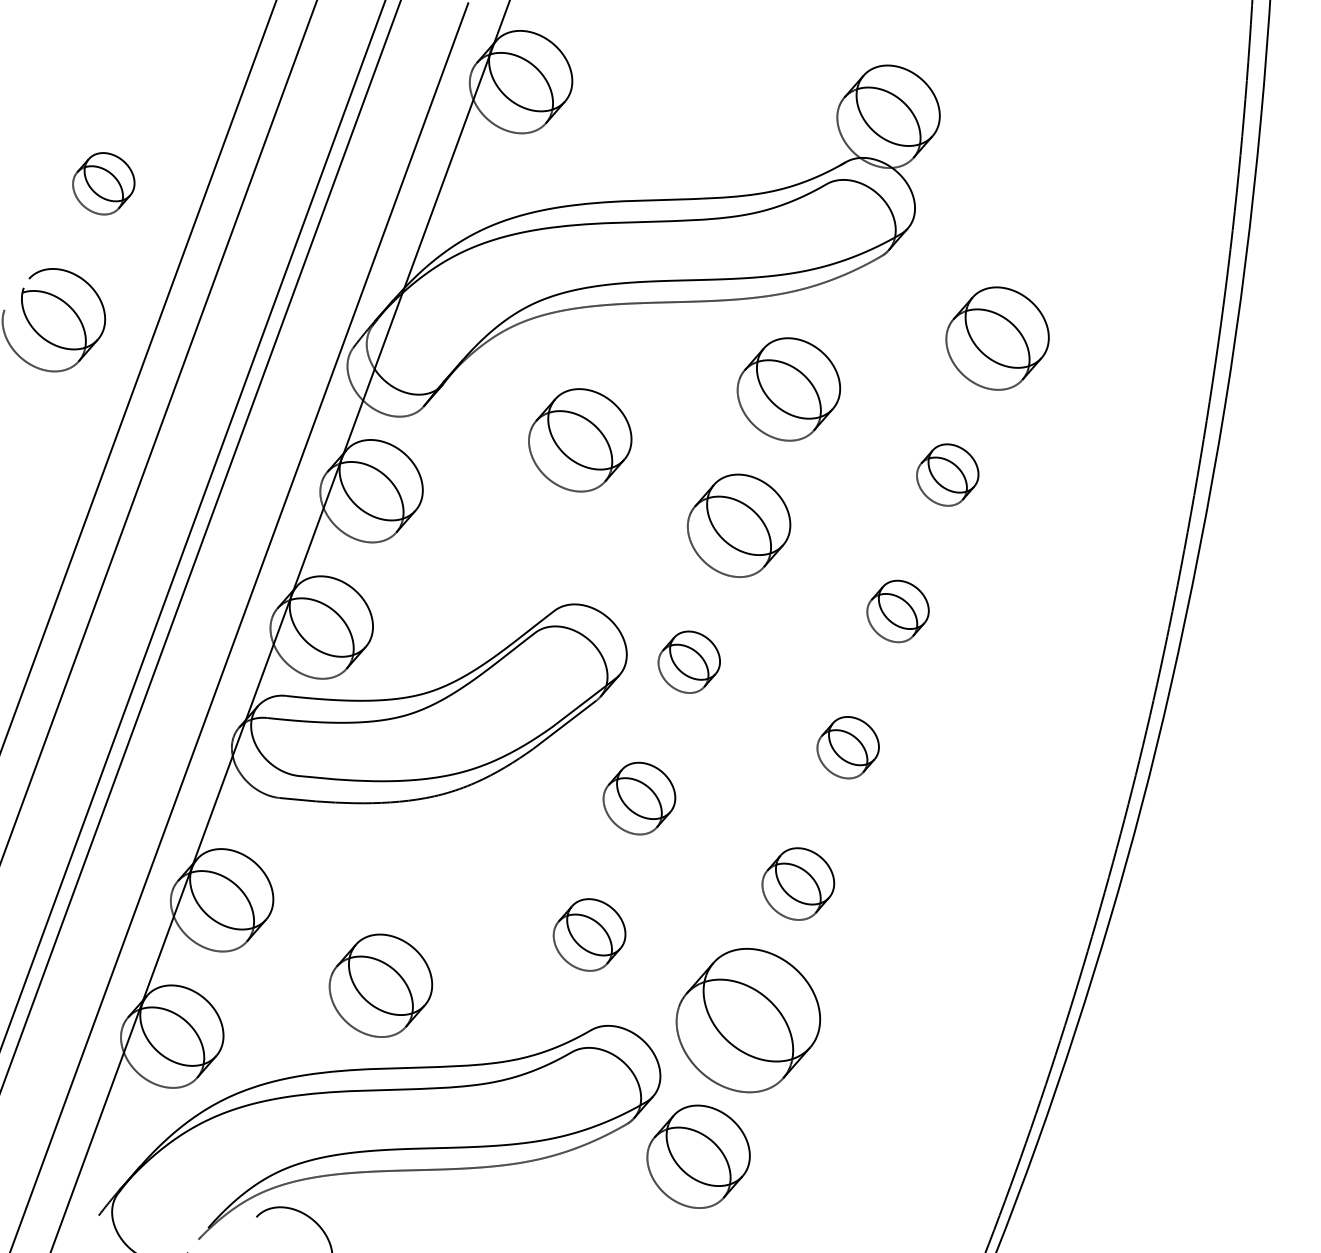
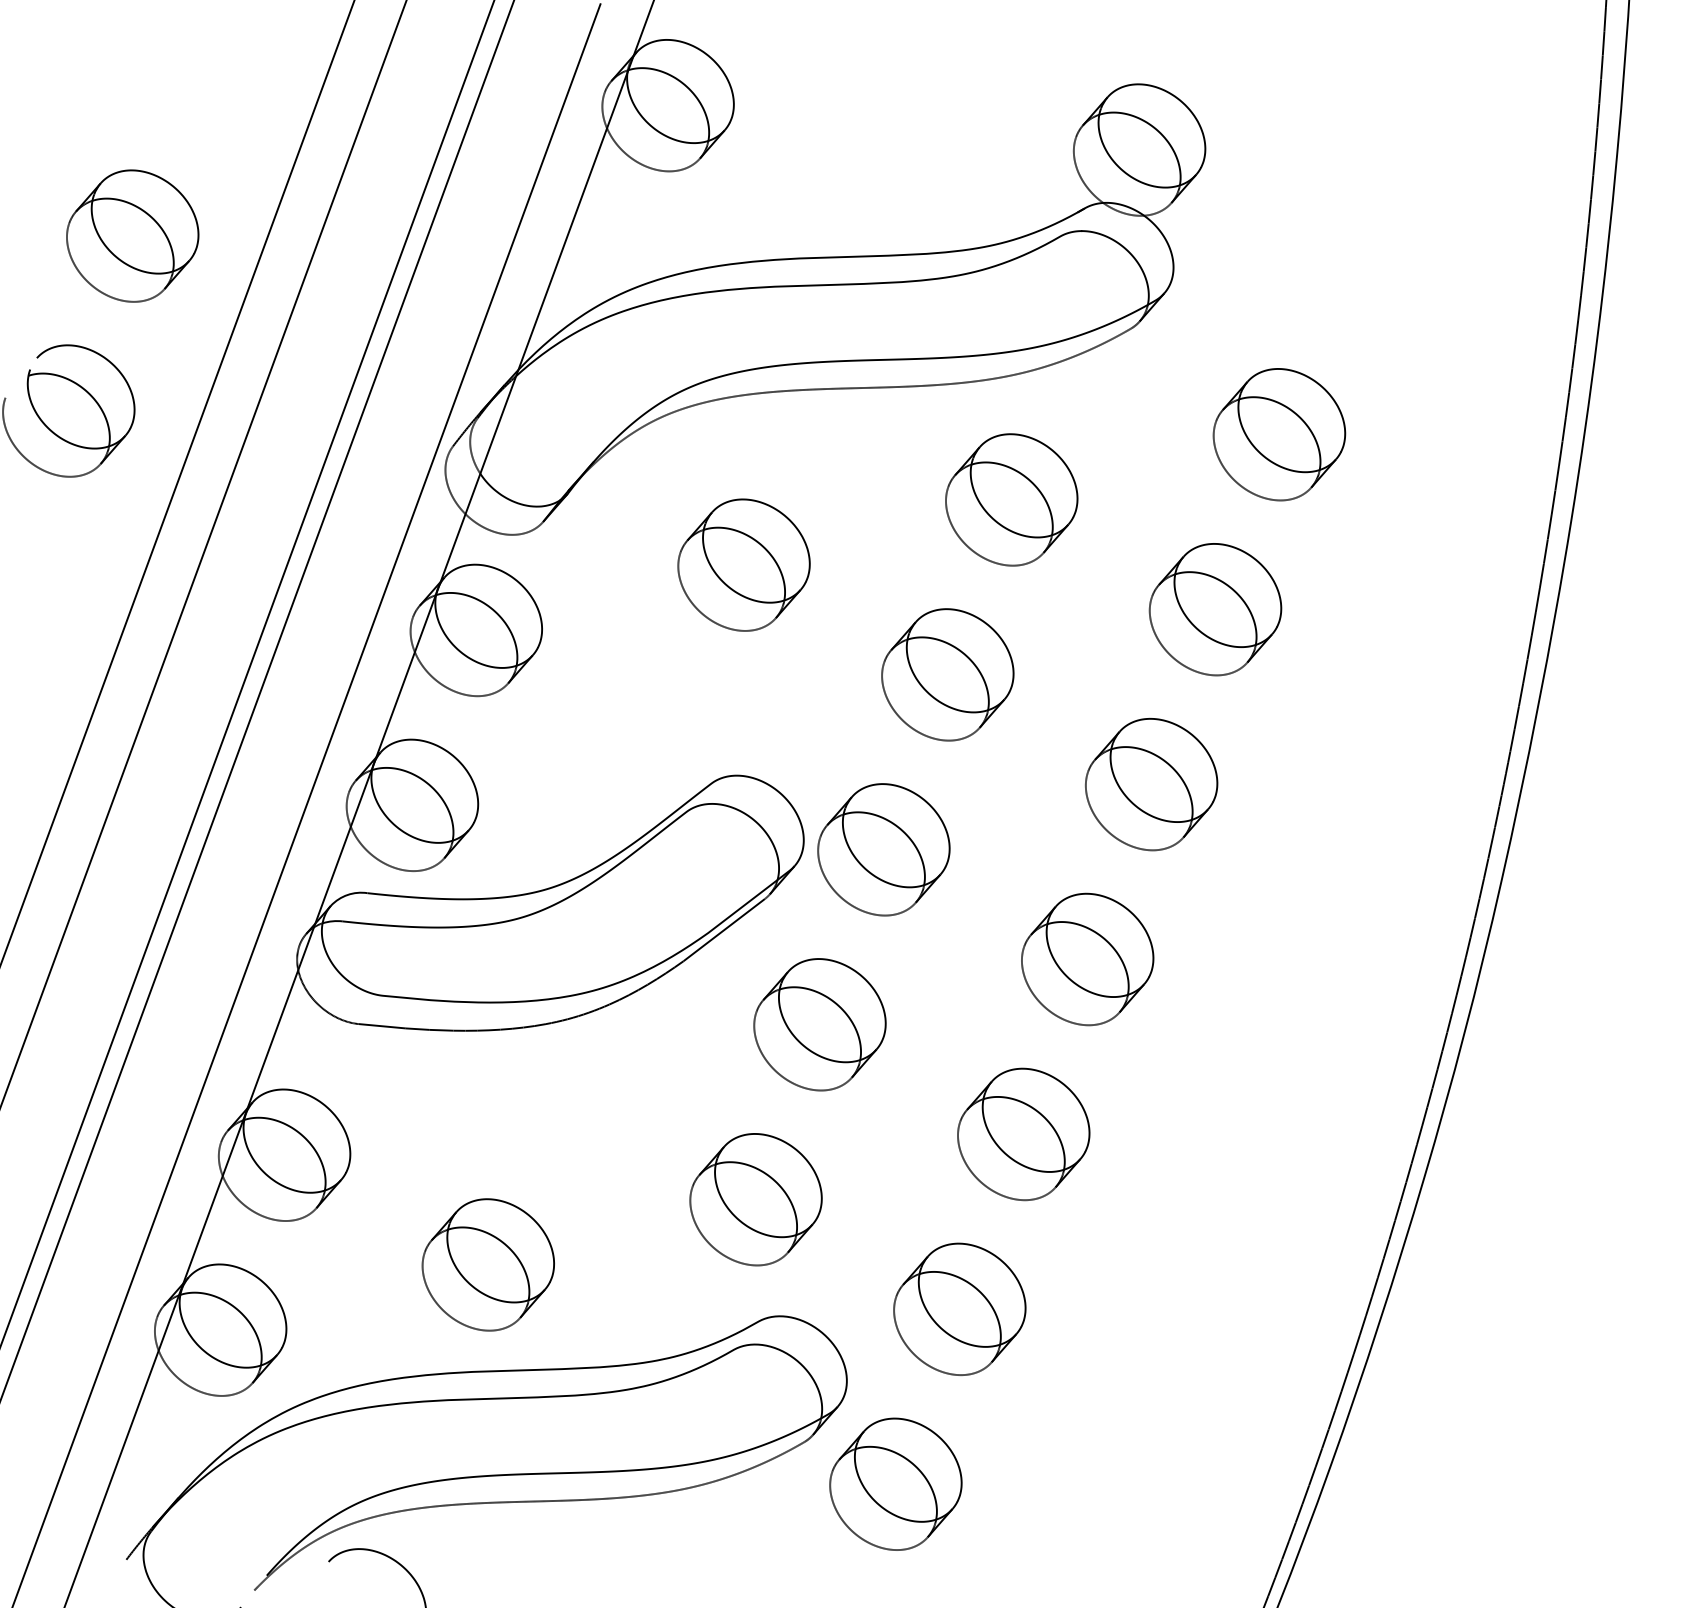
part: (103, 183) -> (132, 235), size x1.67
part: (947, 474) -> (1215, 609), size x1.67
part: (897, 611) -> (1151, 784), size x1.67
part: (688, 661) -> (883, 849), size x1.67
part: (847, 747) -> (1087, 959), size x1.67
part: (639, 798) -> (819, 1024), size x1.43
part: (798, 884) -> (1023, 1134), size x1.43
part: (589, 934) -> (755, 1199), size x1.43
part: (748, 1019) -> (959, 1308), size x0.71

